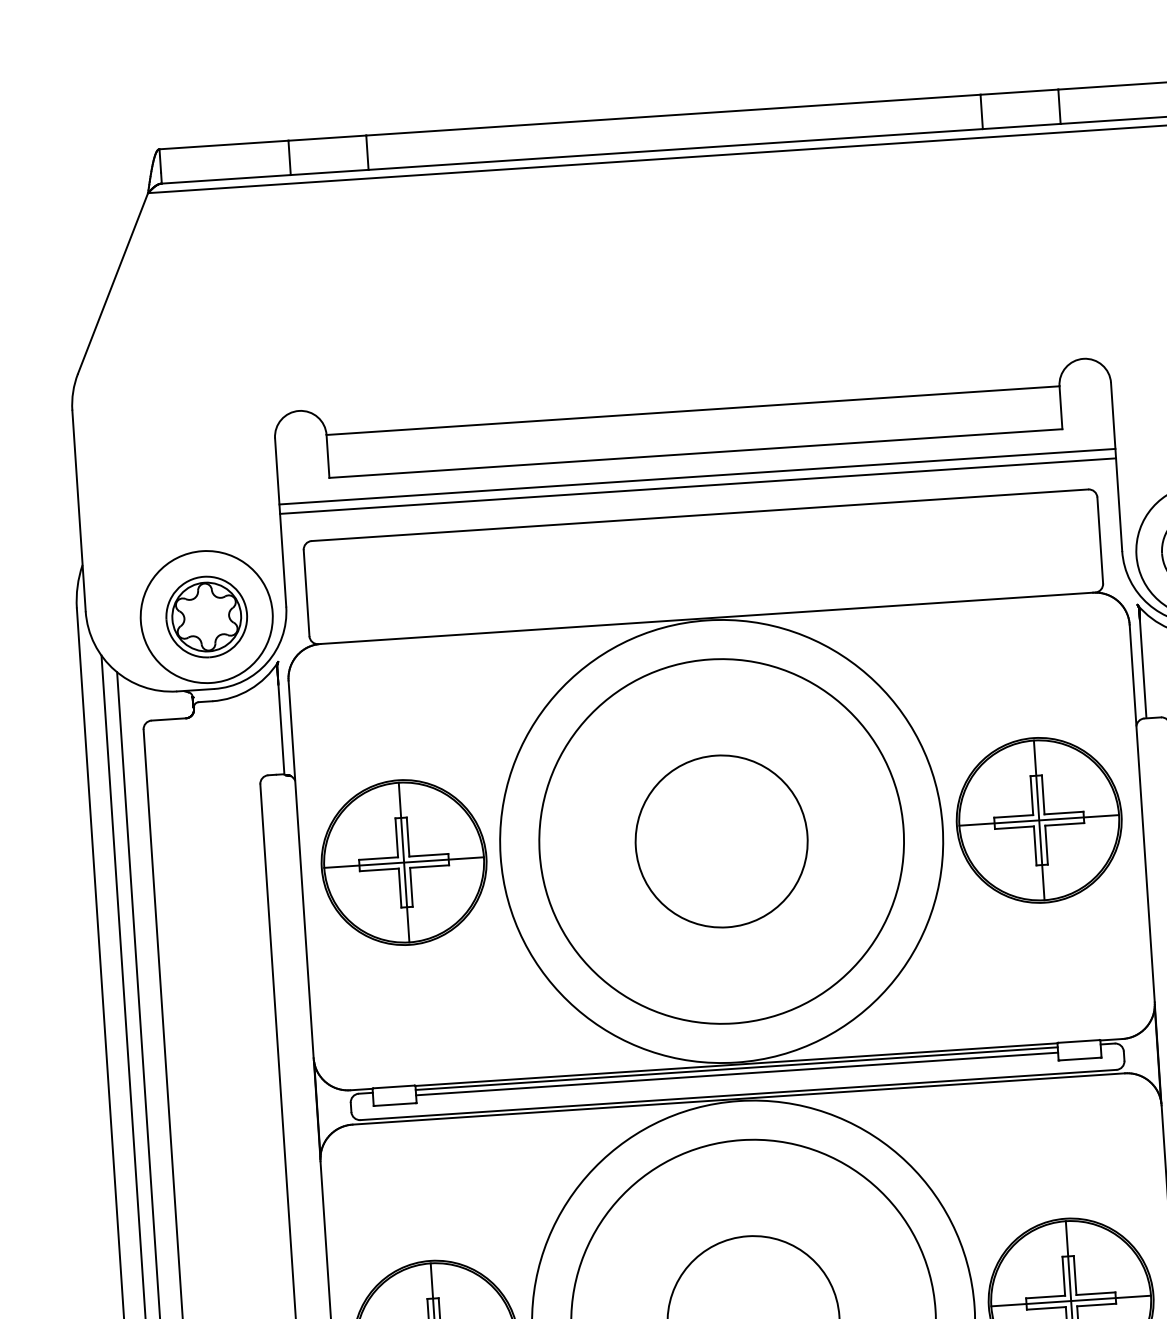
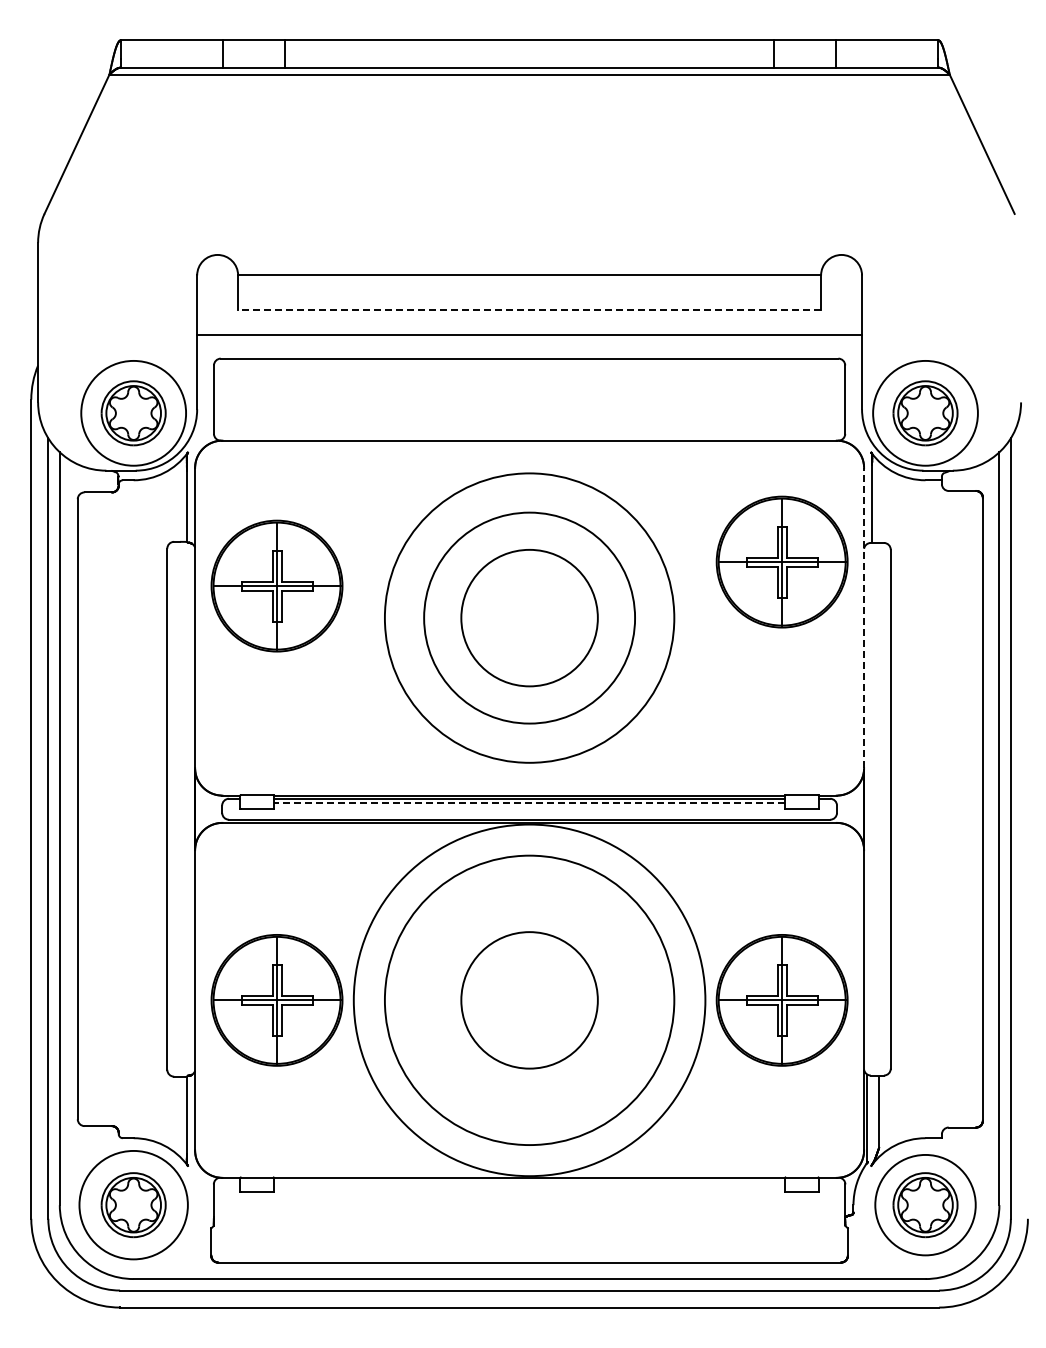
line: (695, 453) -> (529, 309), solid -> dashed
line: (697, 476) -> (529, 327), removed
line: (1142, 812) -> (864, 617), solid -> dashed
part: (1038, 819) -> (781, 561), moved
circle: (721, 840) -> (529, 617), size x0.6
part: (403, 861) -> (276, 585), moved
line: (737, 1074) -> (529, 803), solid -> dashed

